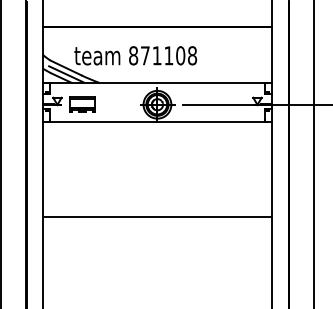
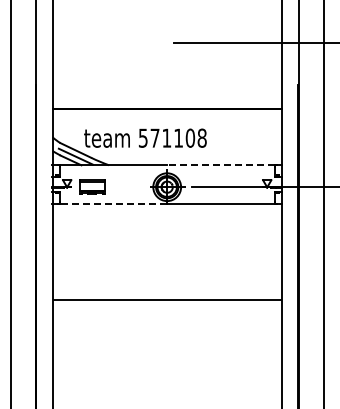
text: (132, 55) -> (142, 137), 871108 -> 571108
line: (211, 83) -> (221, 165), solid -> dashed
line: (103, 122) -> (113, 204), solid -> dashed

